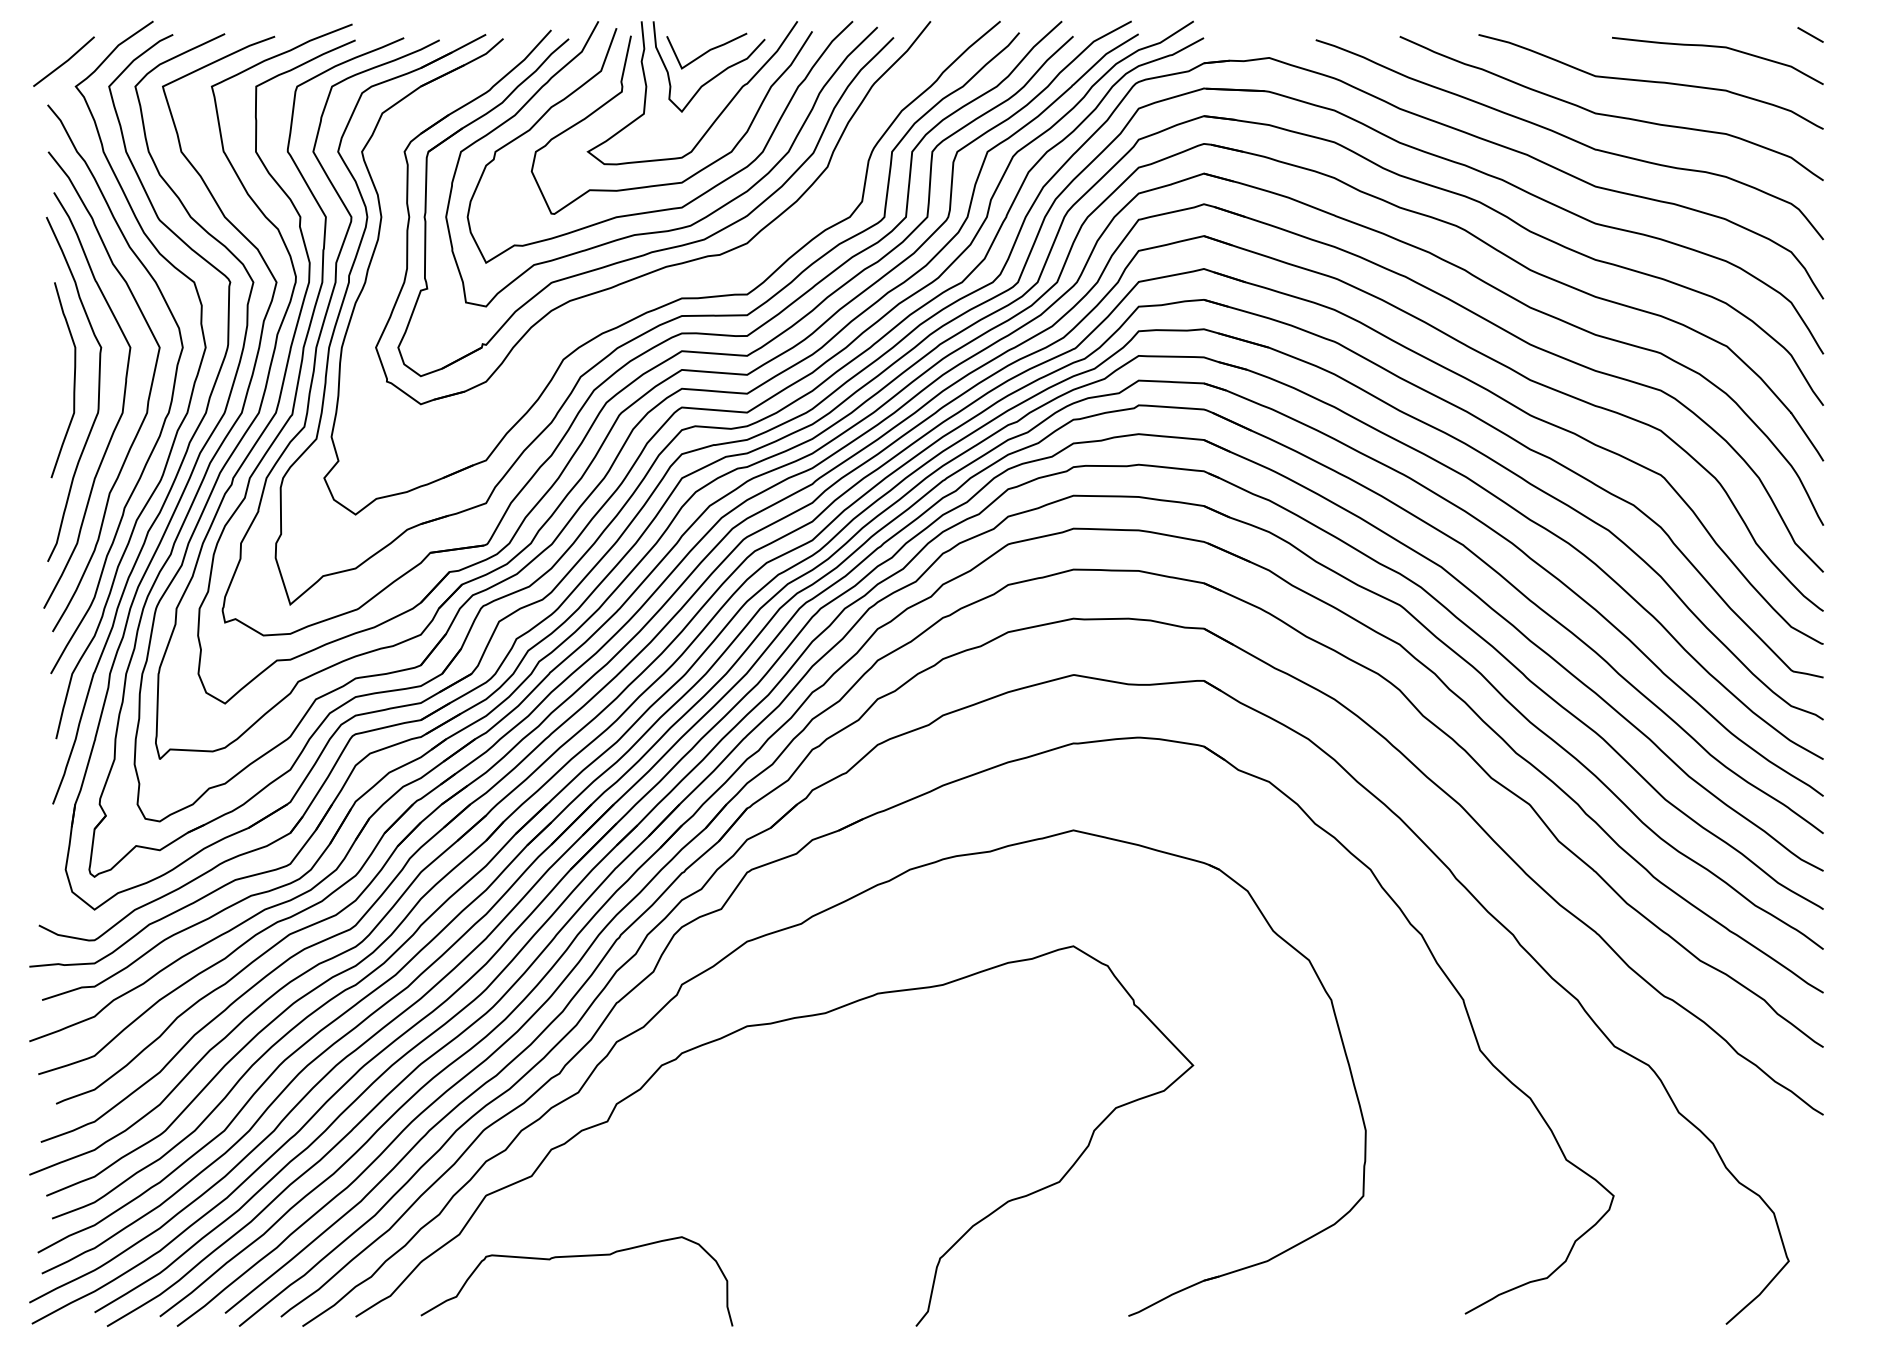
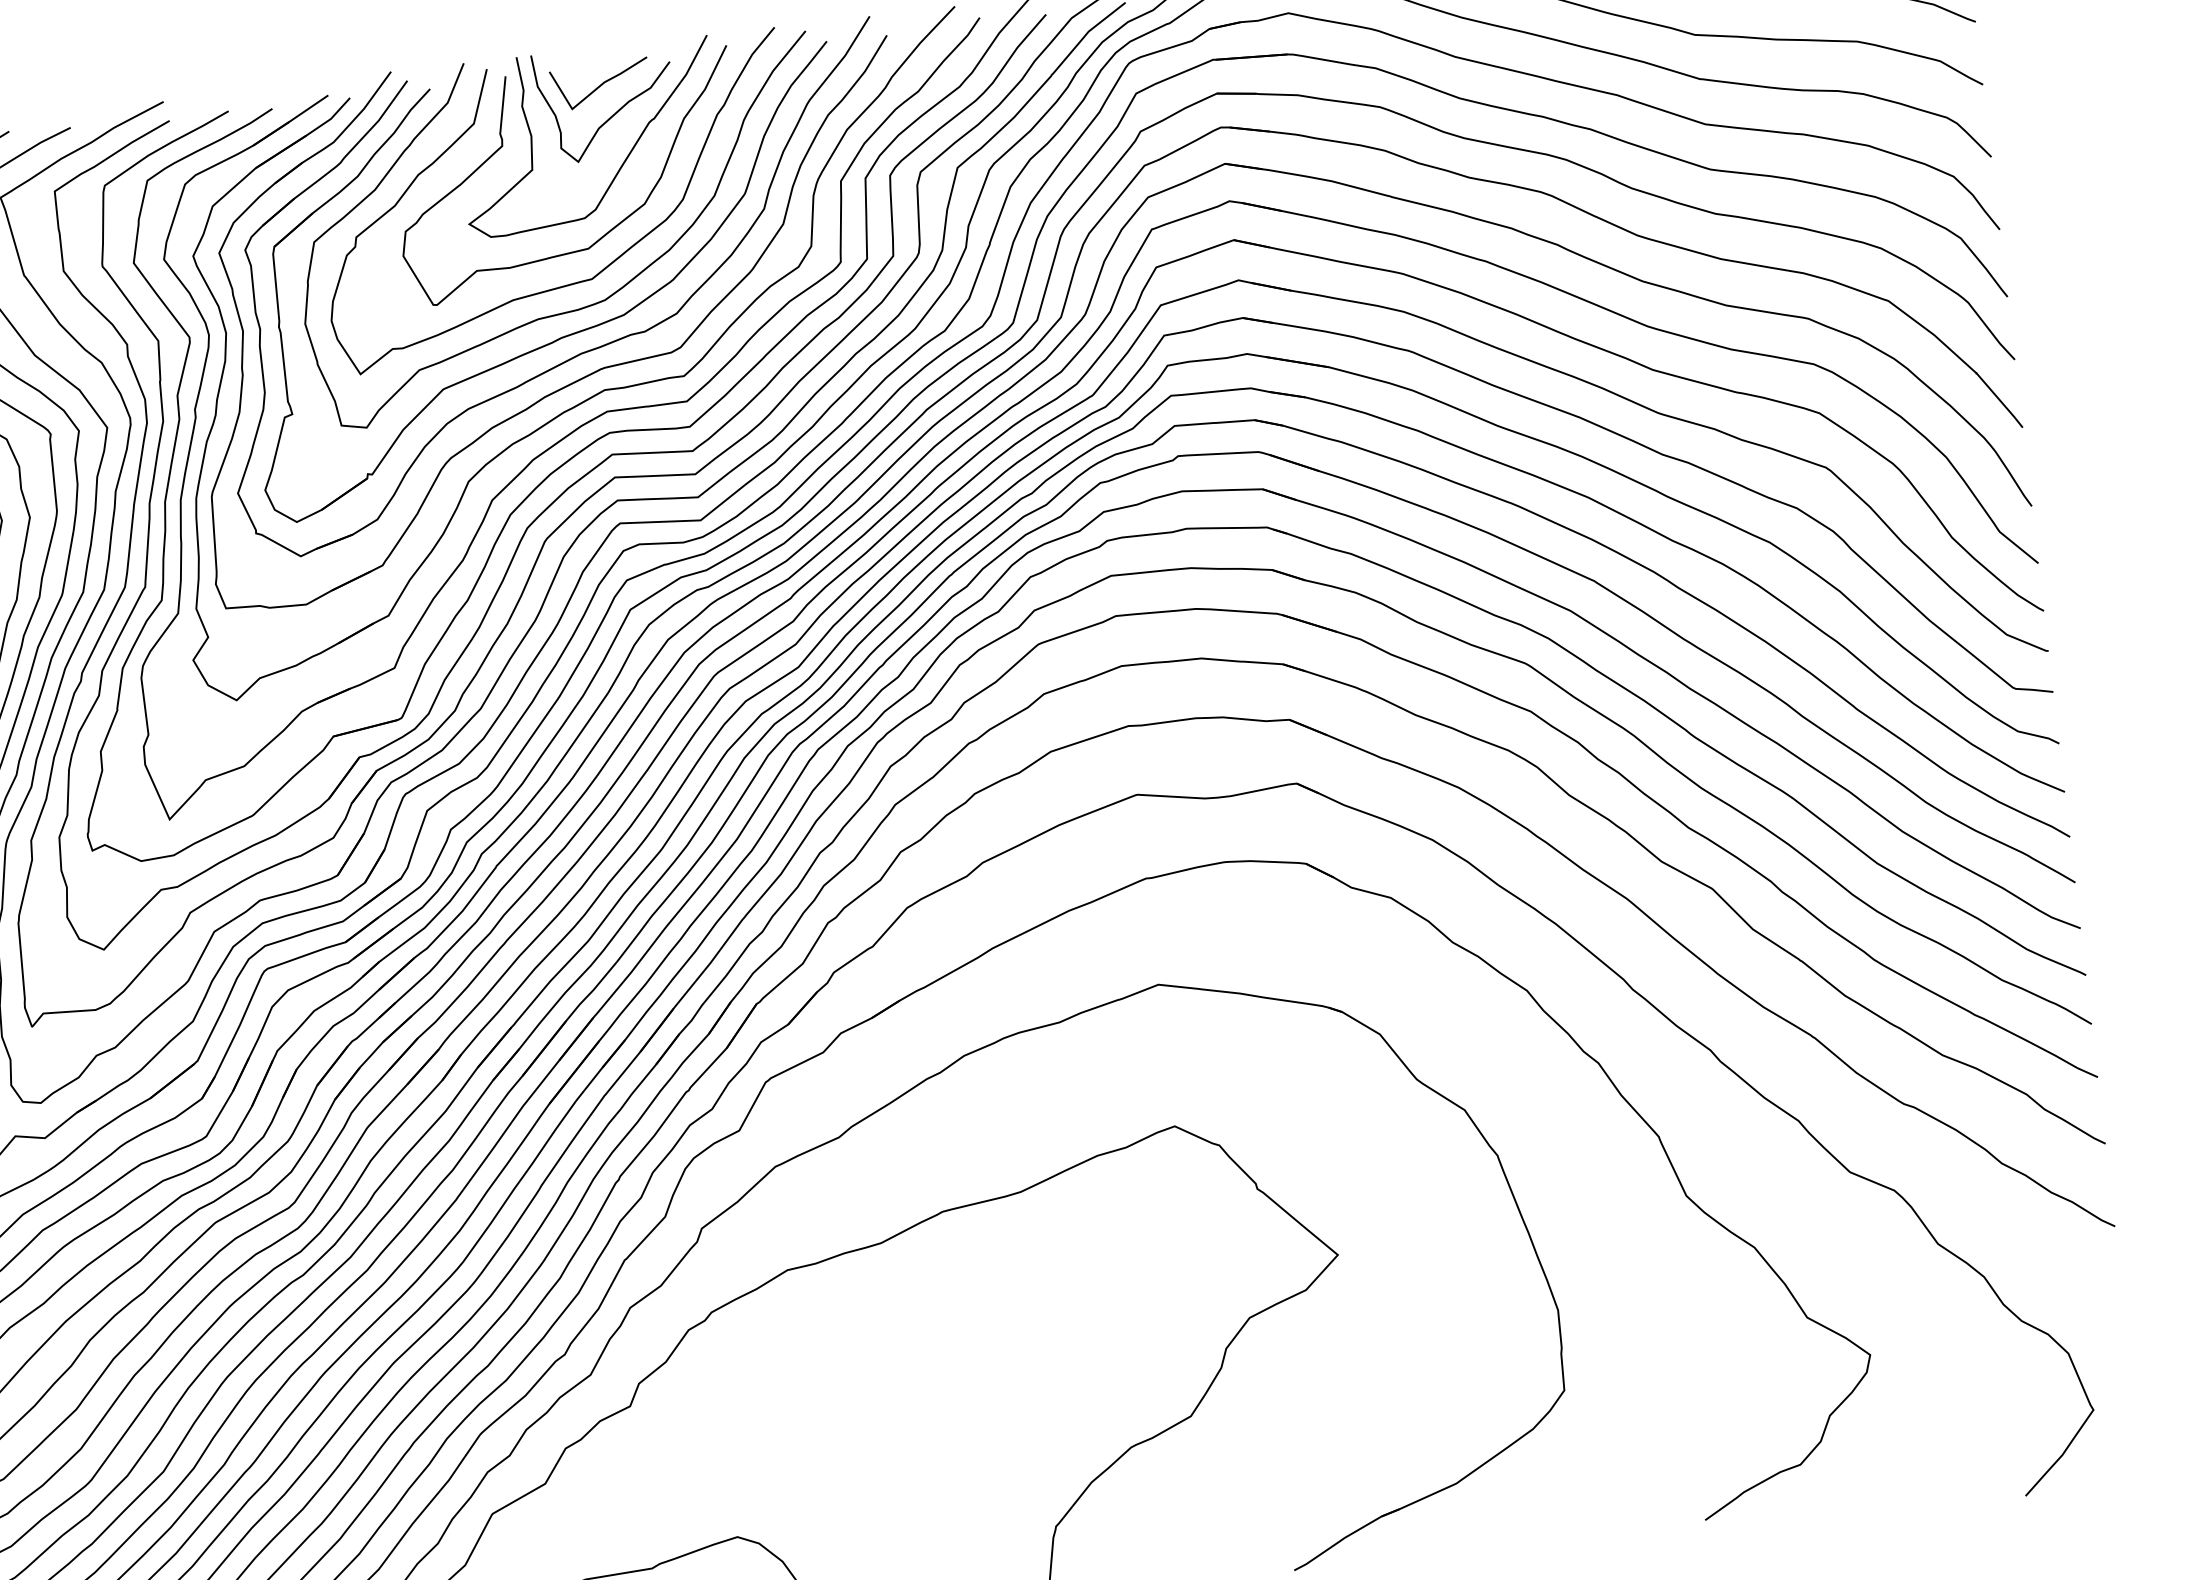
part: (662, 286) -> (579, 378), added

